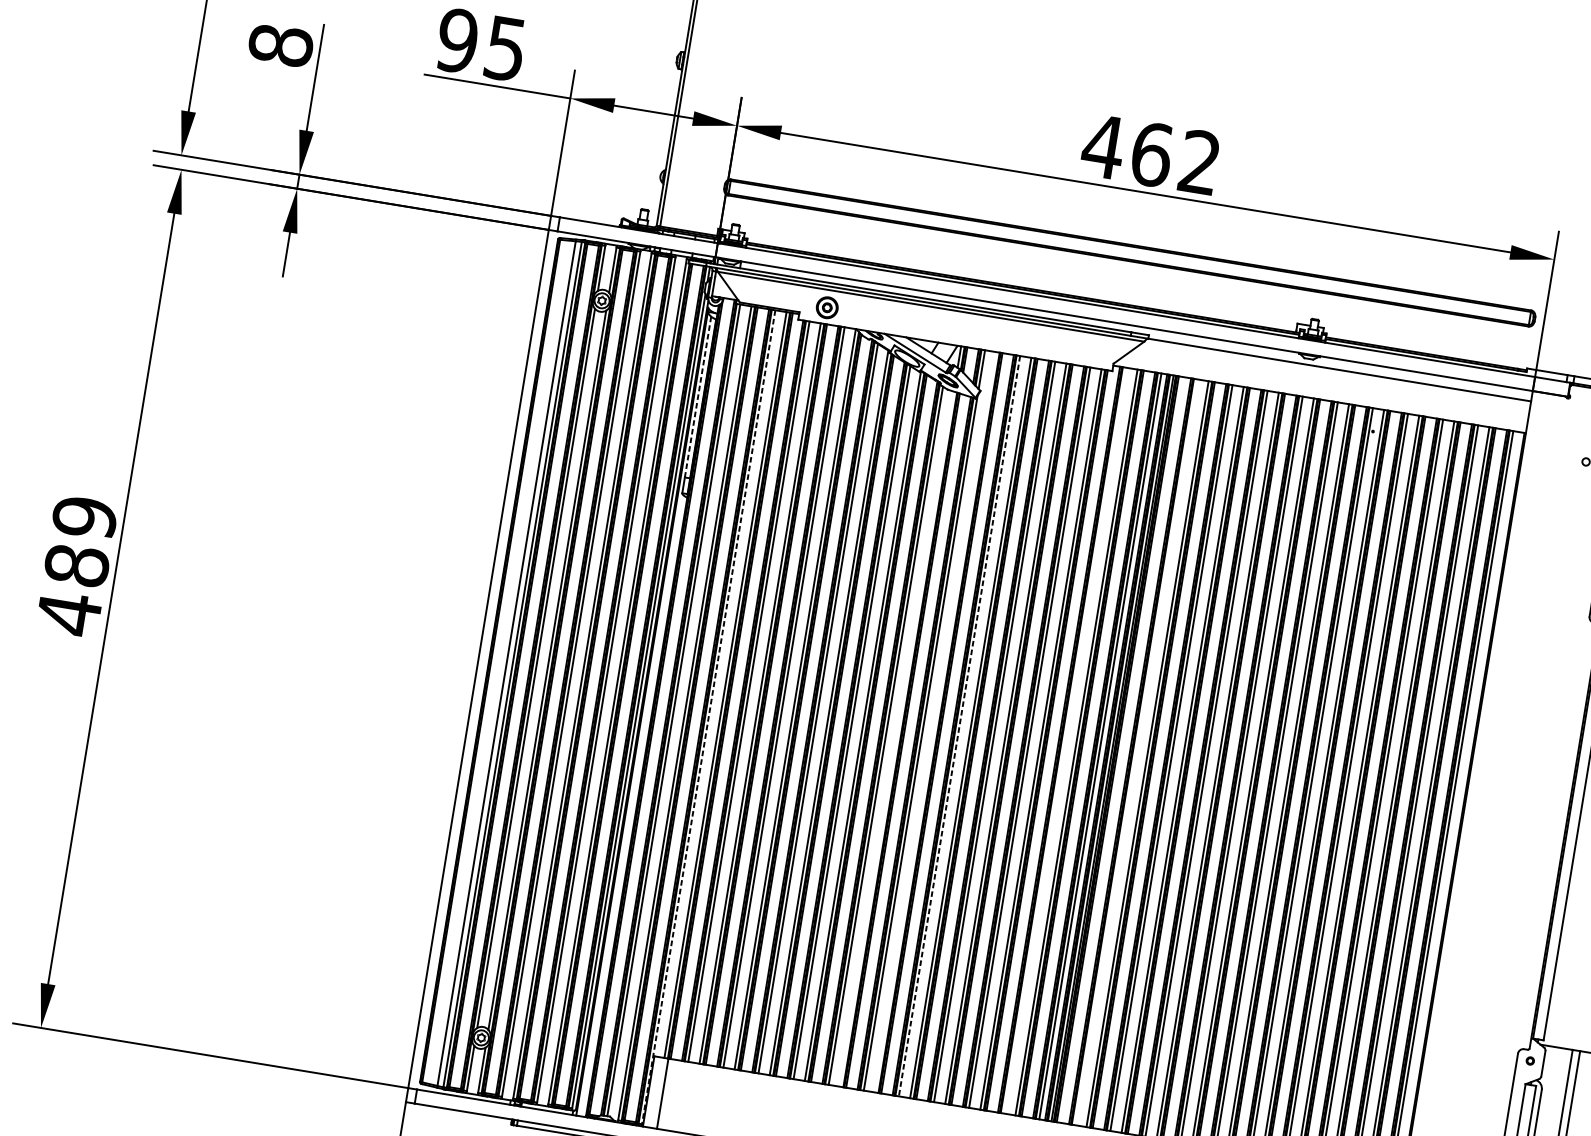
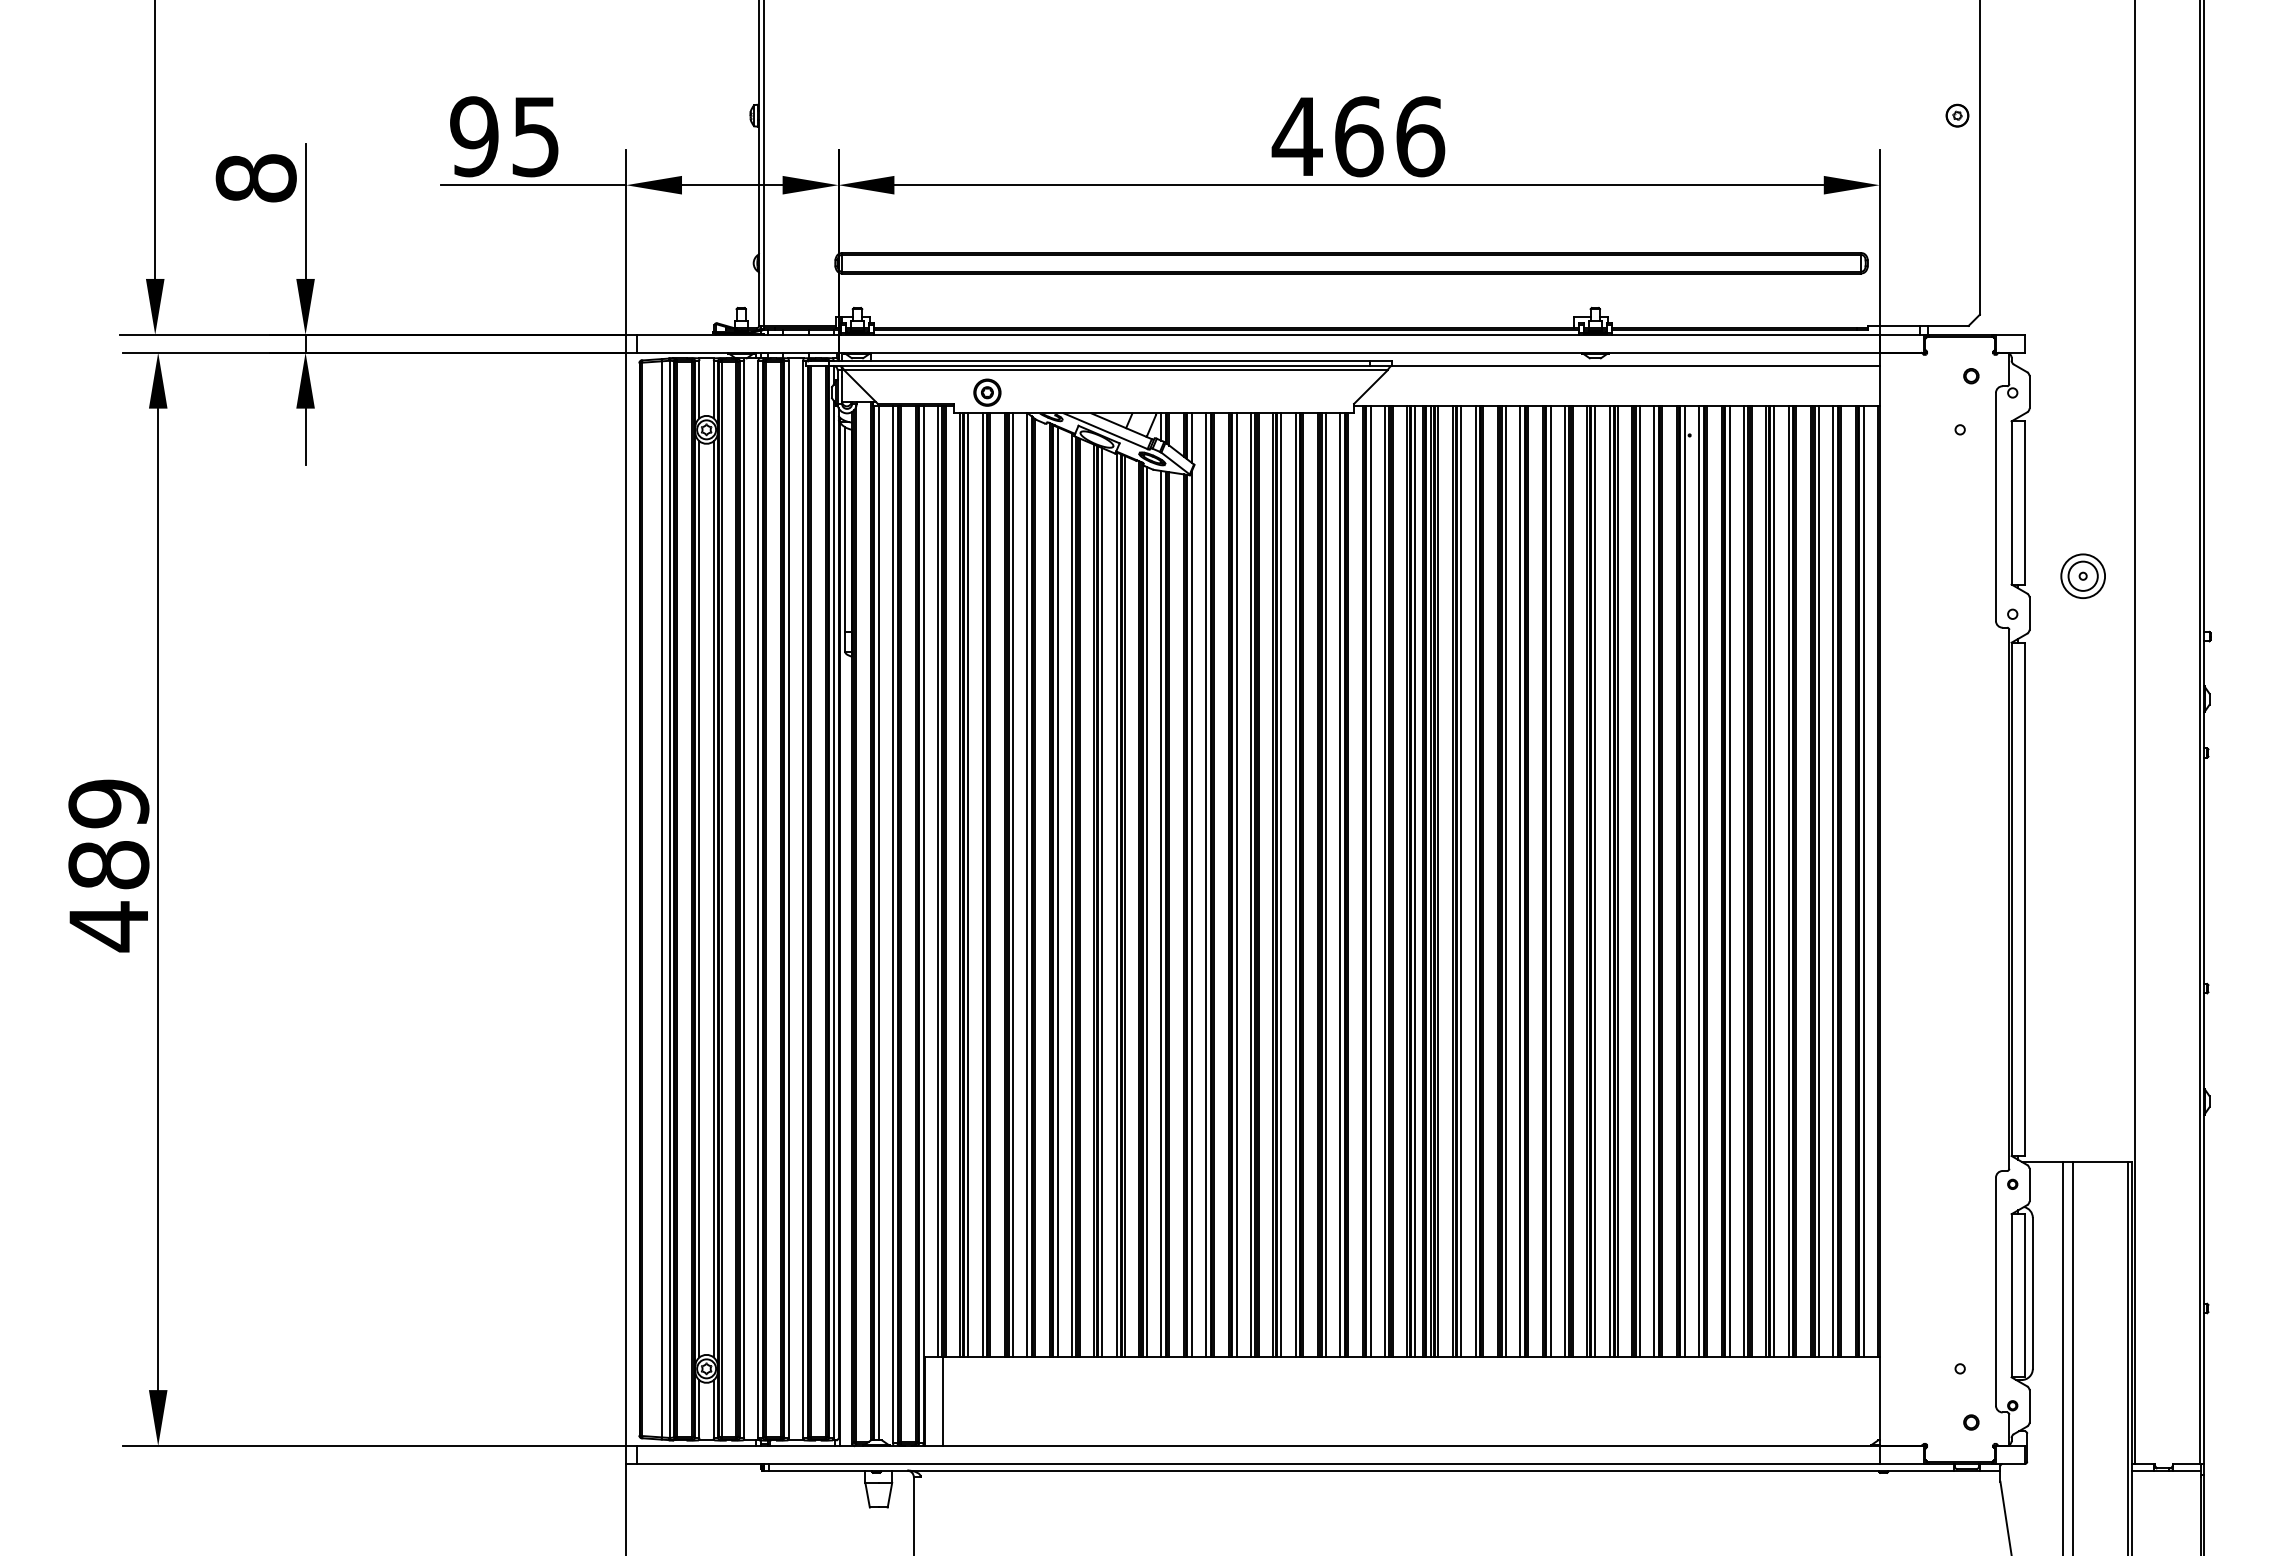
text: (1200, 162) -> (1420, 136), 462 -> 466
line: (698, 397) -> (845, 530), dashed -> solid
line: (708, 717) -> (923, 925), dashed -> solid
line: (936, 721) -> (1206, 884), added
line: (959, 725) -> (1236, 884), dashed -> solid
line: (896, 738) -> (1161, 913), added
line: (1065, 740) -> (1370, 881), added
line: (1136, 752) -> (1461, 881), added

